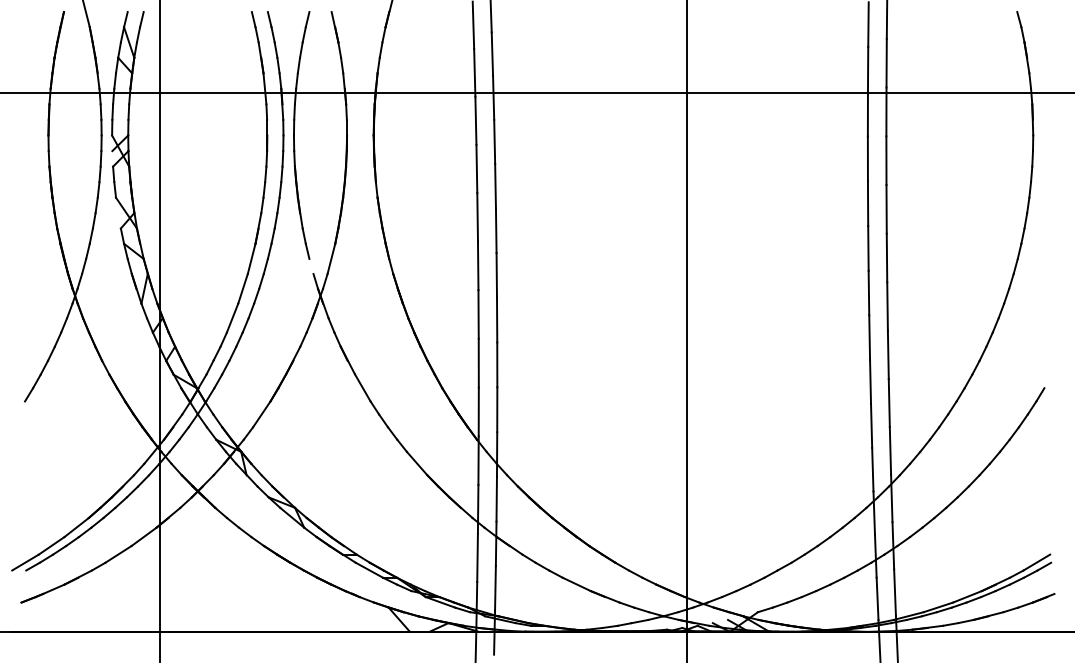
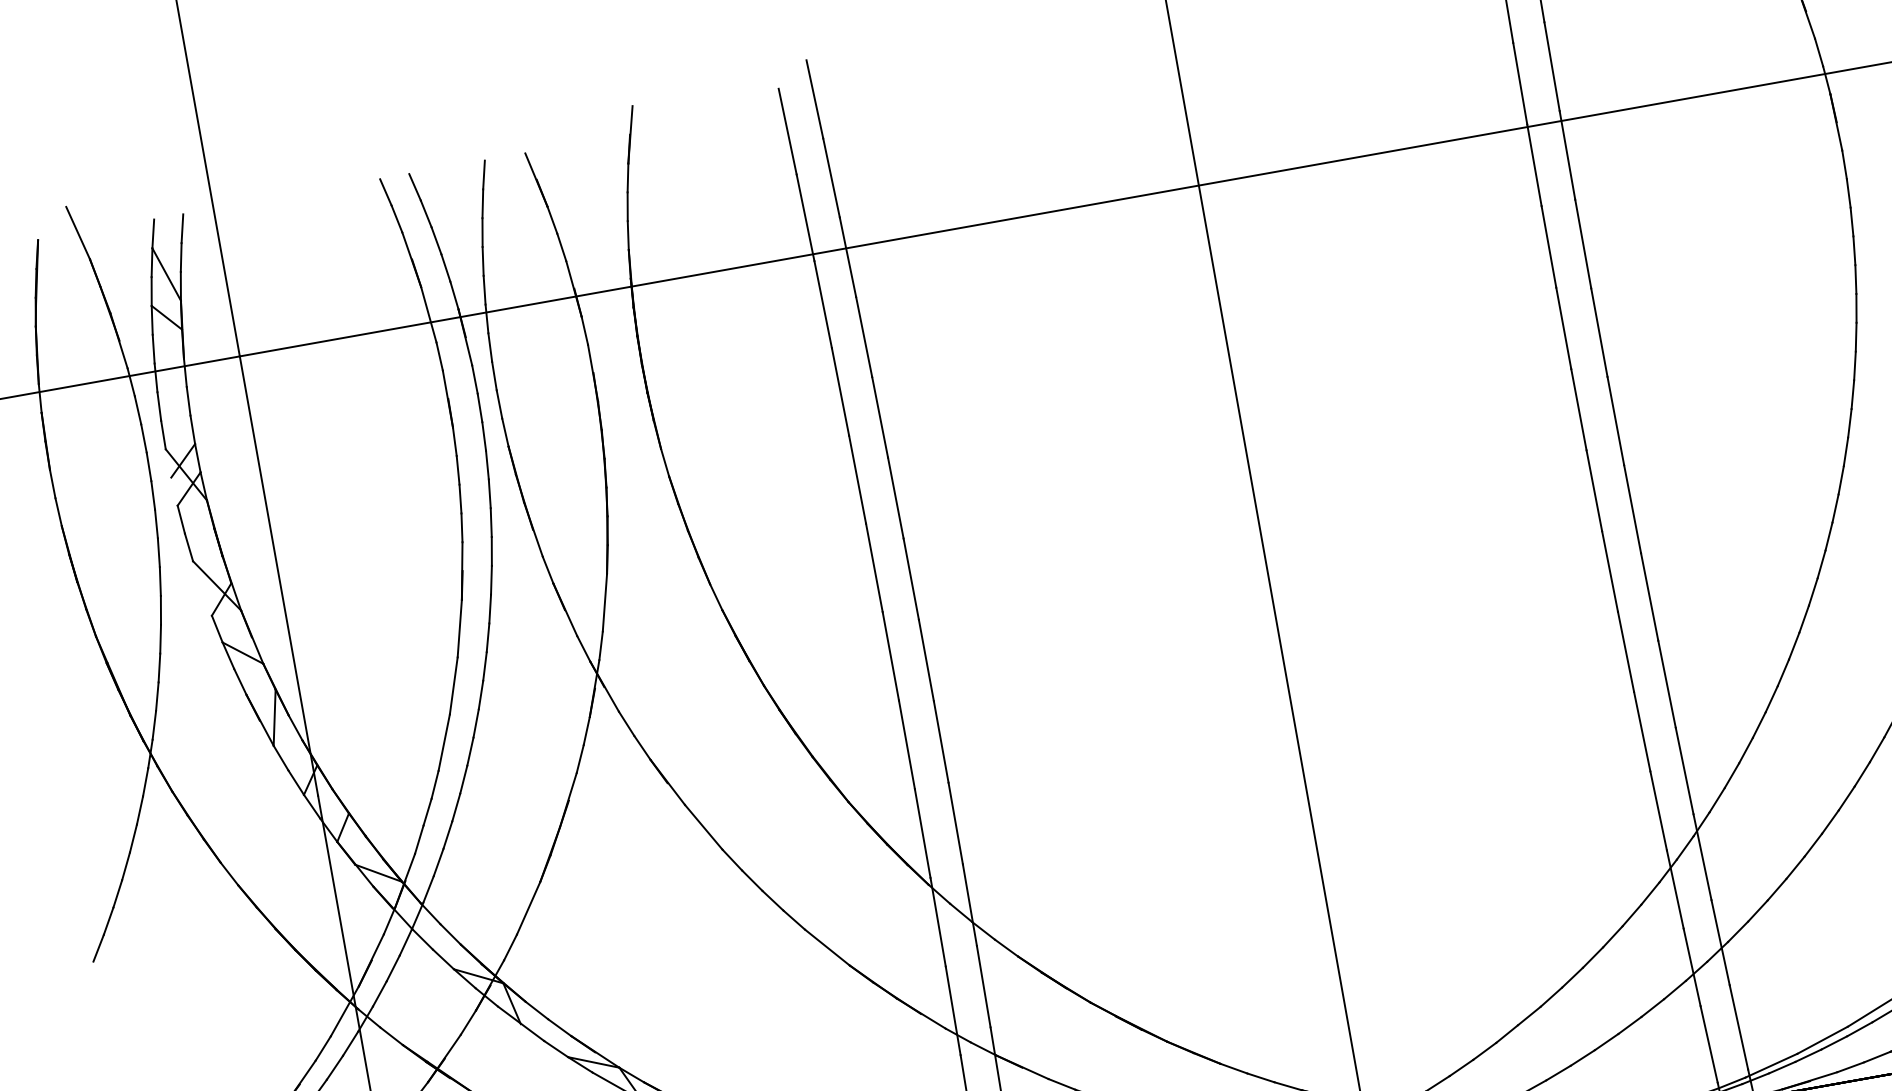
line: (309, 258) -> (564, 609), added

